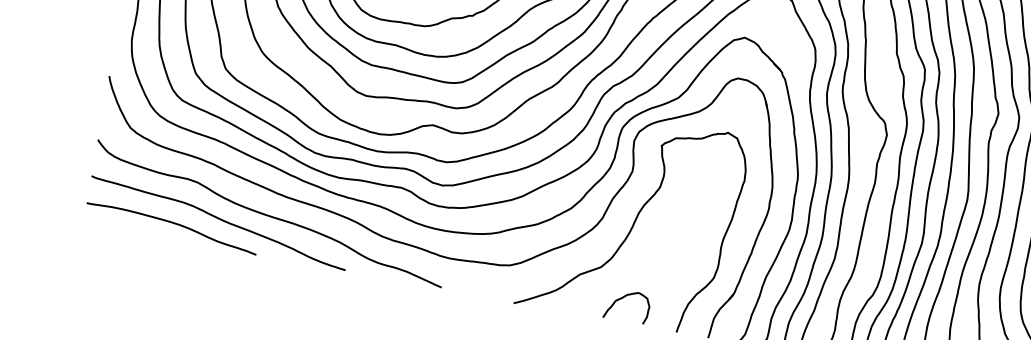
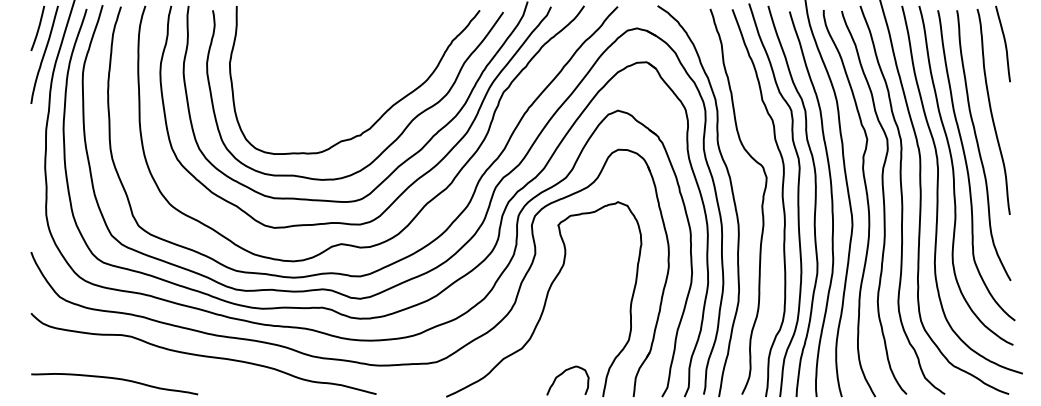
curve: (219, 220) -> (158, 368), removed
curve: (622, 298) -> (562, 374), moved

